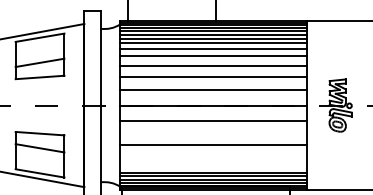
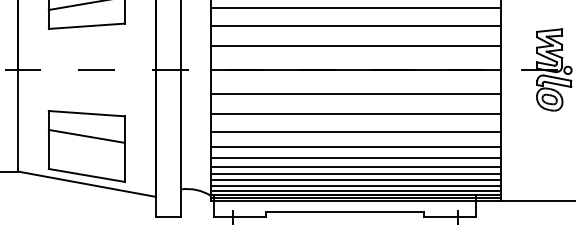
line: (213, 133) -> (356, 113), added
line: (213, 154) -> (356, 146), added
line: (213, 161) -> (356, 156), added
line: (213, 167) -> (356, 166), added

